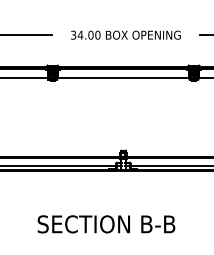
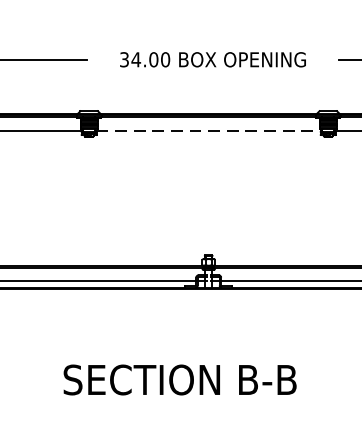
line: (123, 77) -> (208, 131), solid -> dashed

